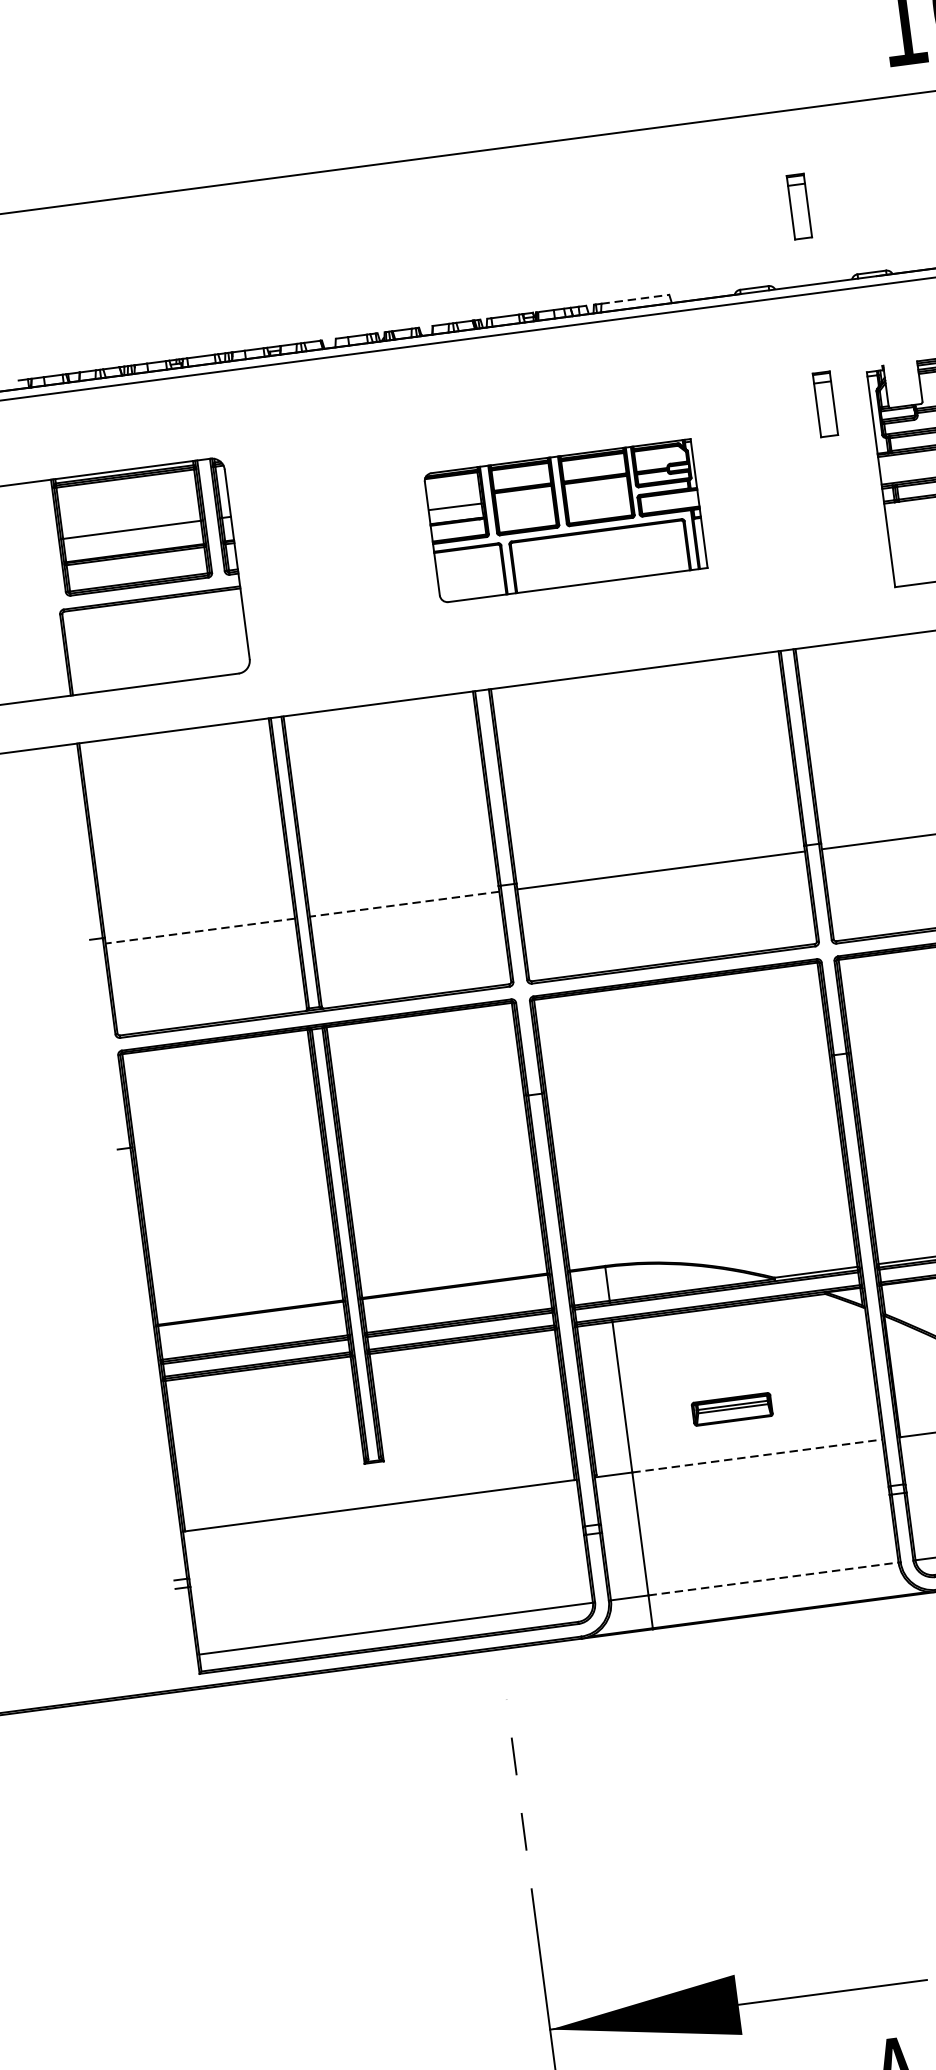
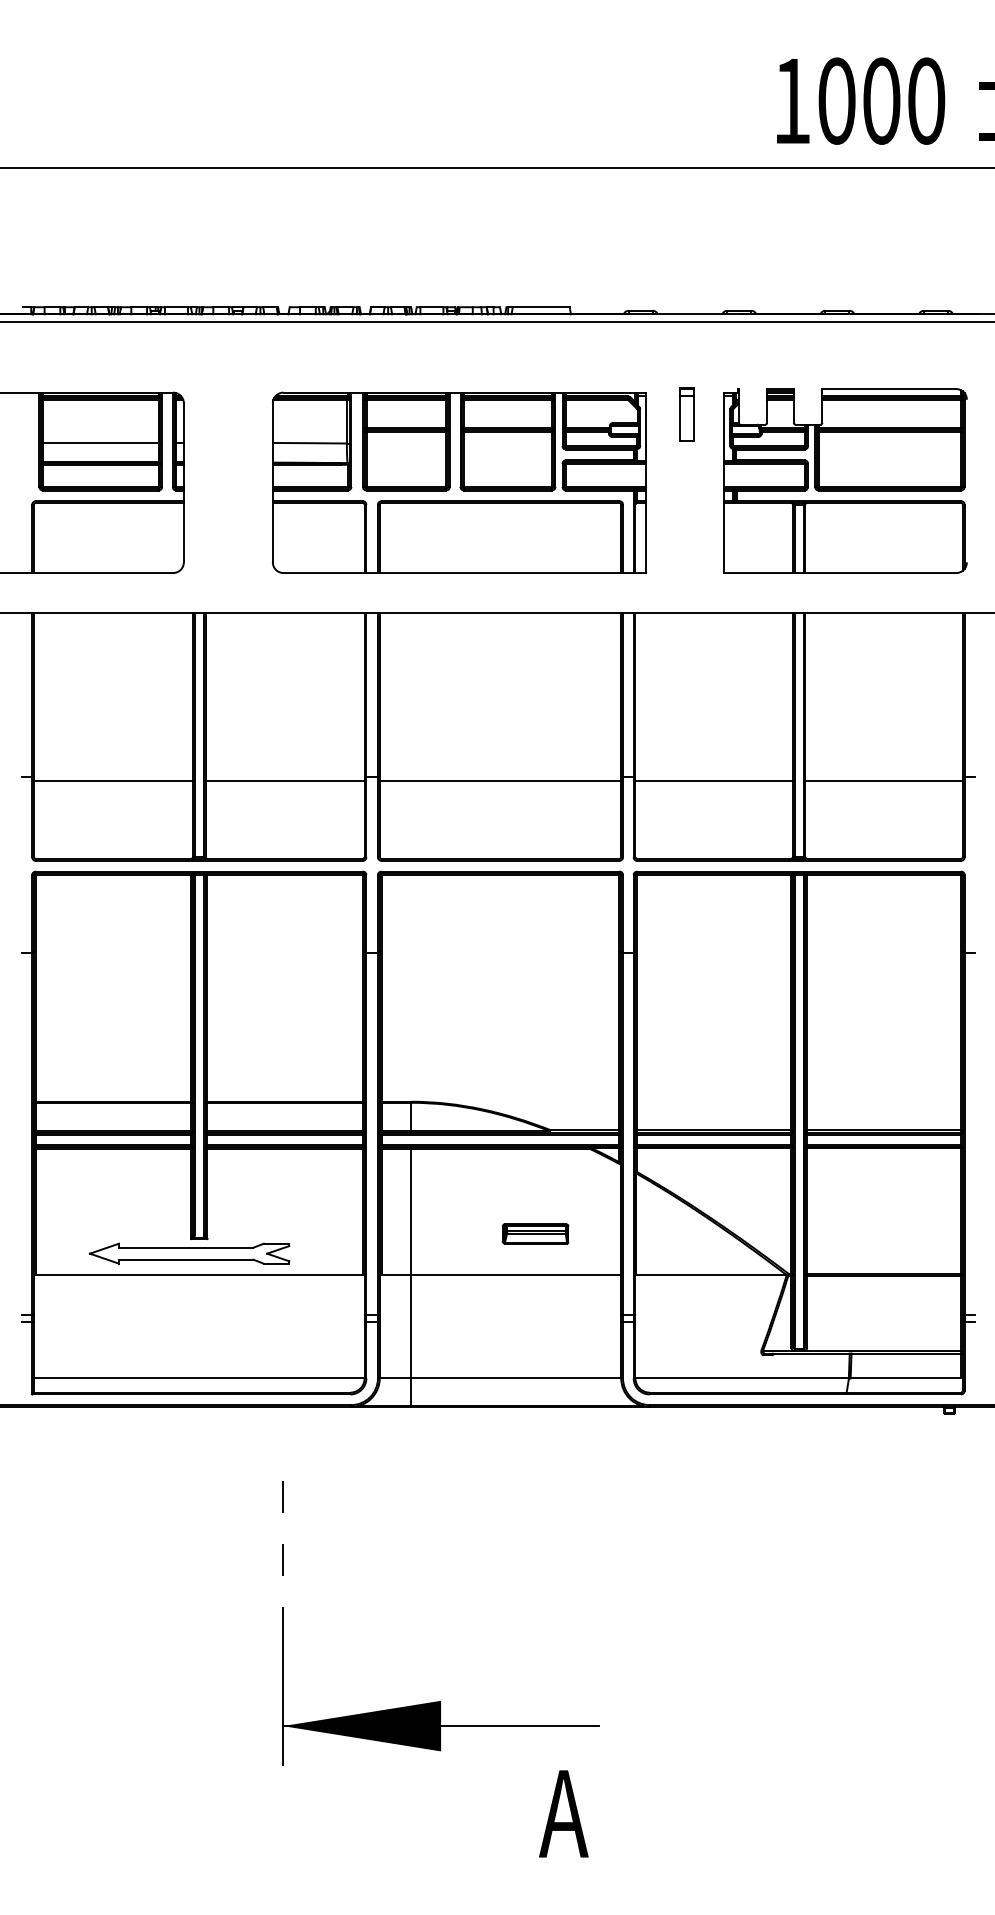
part: (799, 206) -> (686, 248), removed
line: (635, 299) -> (541, 307), dashed -> solid
part: (565, 520) -> (459, 482), size x1.67
line: (405, 904) -> (285, 781), dashed -> solid
line: (200, 931) -> (113, 781), dashed -> solid
part: (732, 1408) -> (535, 1233), moved
line: (757, 1456) -> (516, 1275), dashed -> solid
part: (364, 1481) -> (189, 1253), added
line: (773, 1579) -> (516, 1378), dashed -> solid

